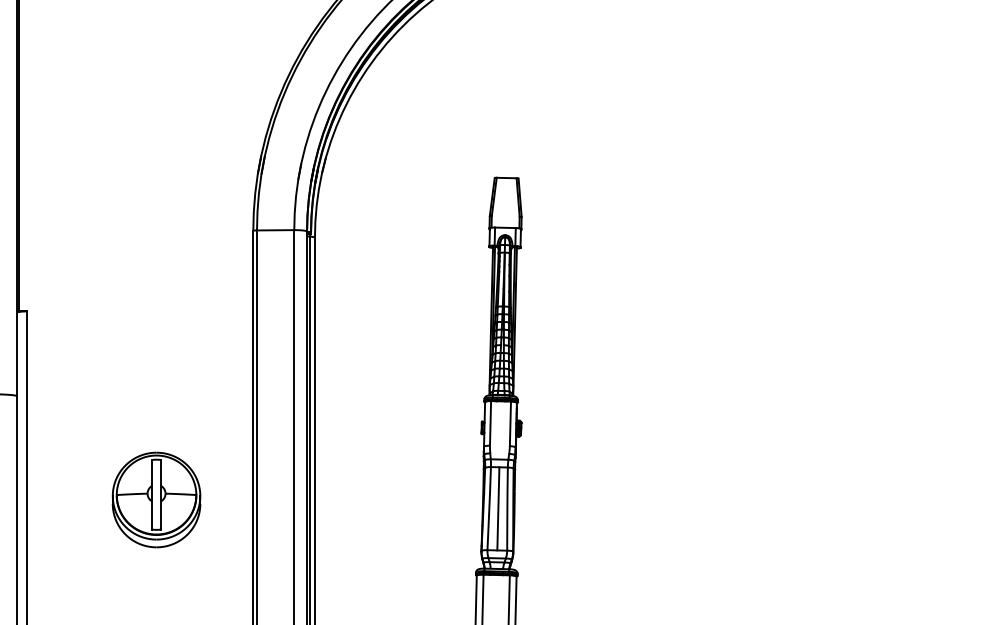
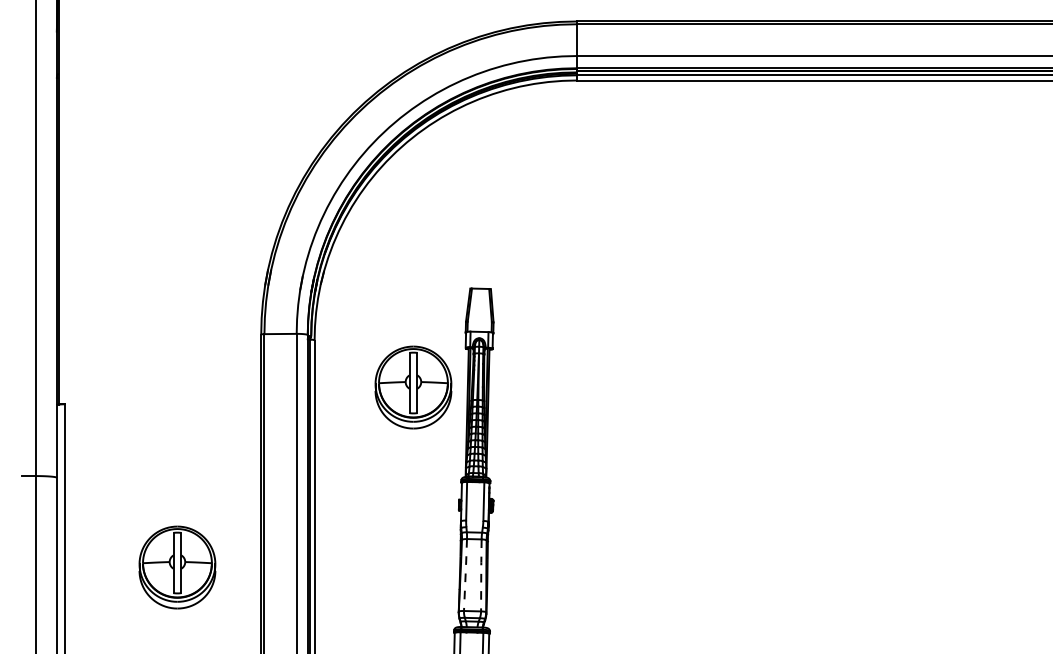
part: (429, 292) -> (413, 387), added
line: (489, 509) -> (465, 575), solid -> dashed
line: (498, 509) -> (473, 575), removed
line: (507, 509) -> (481, 575), solid -> dashed

